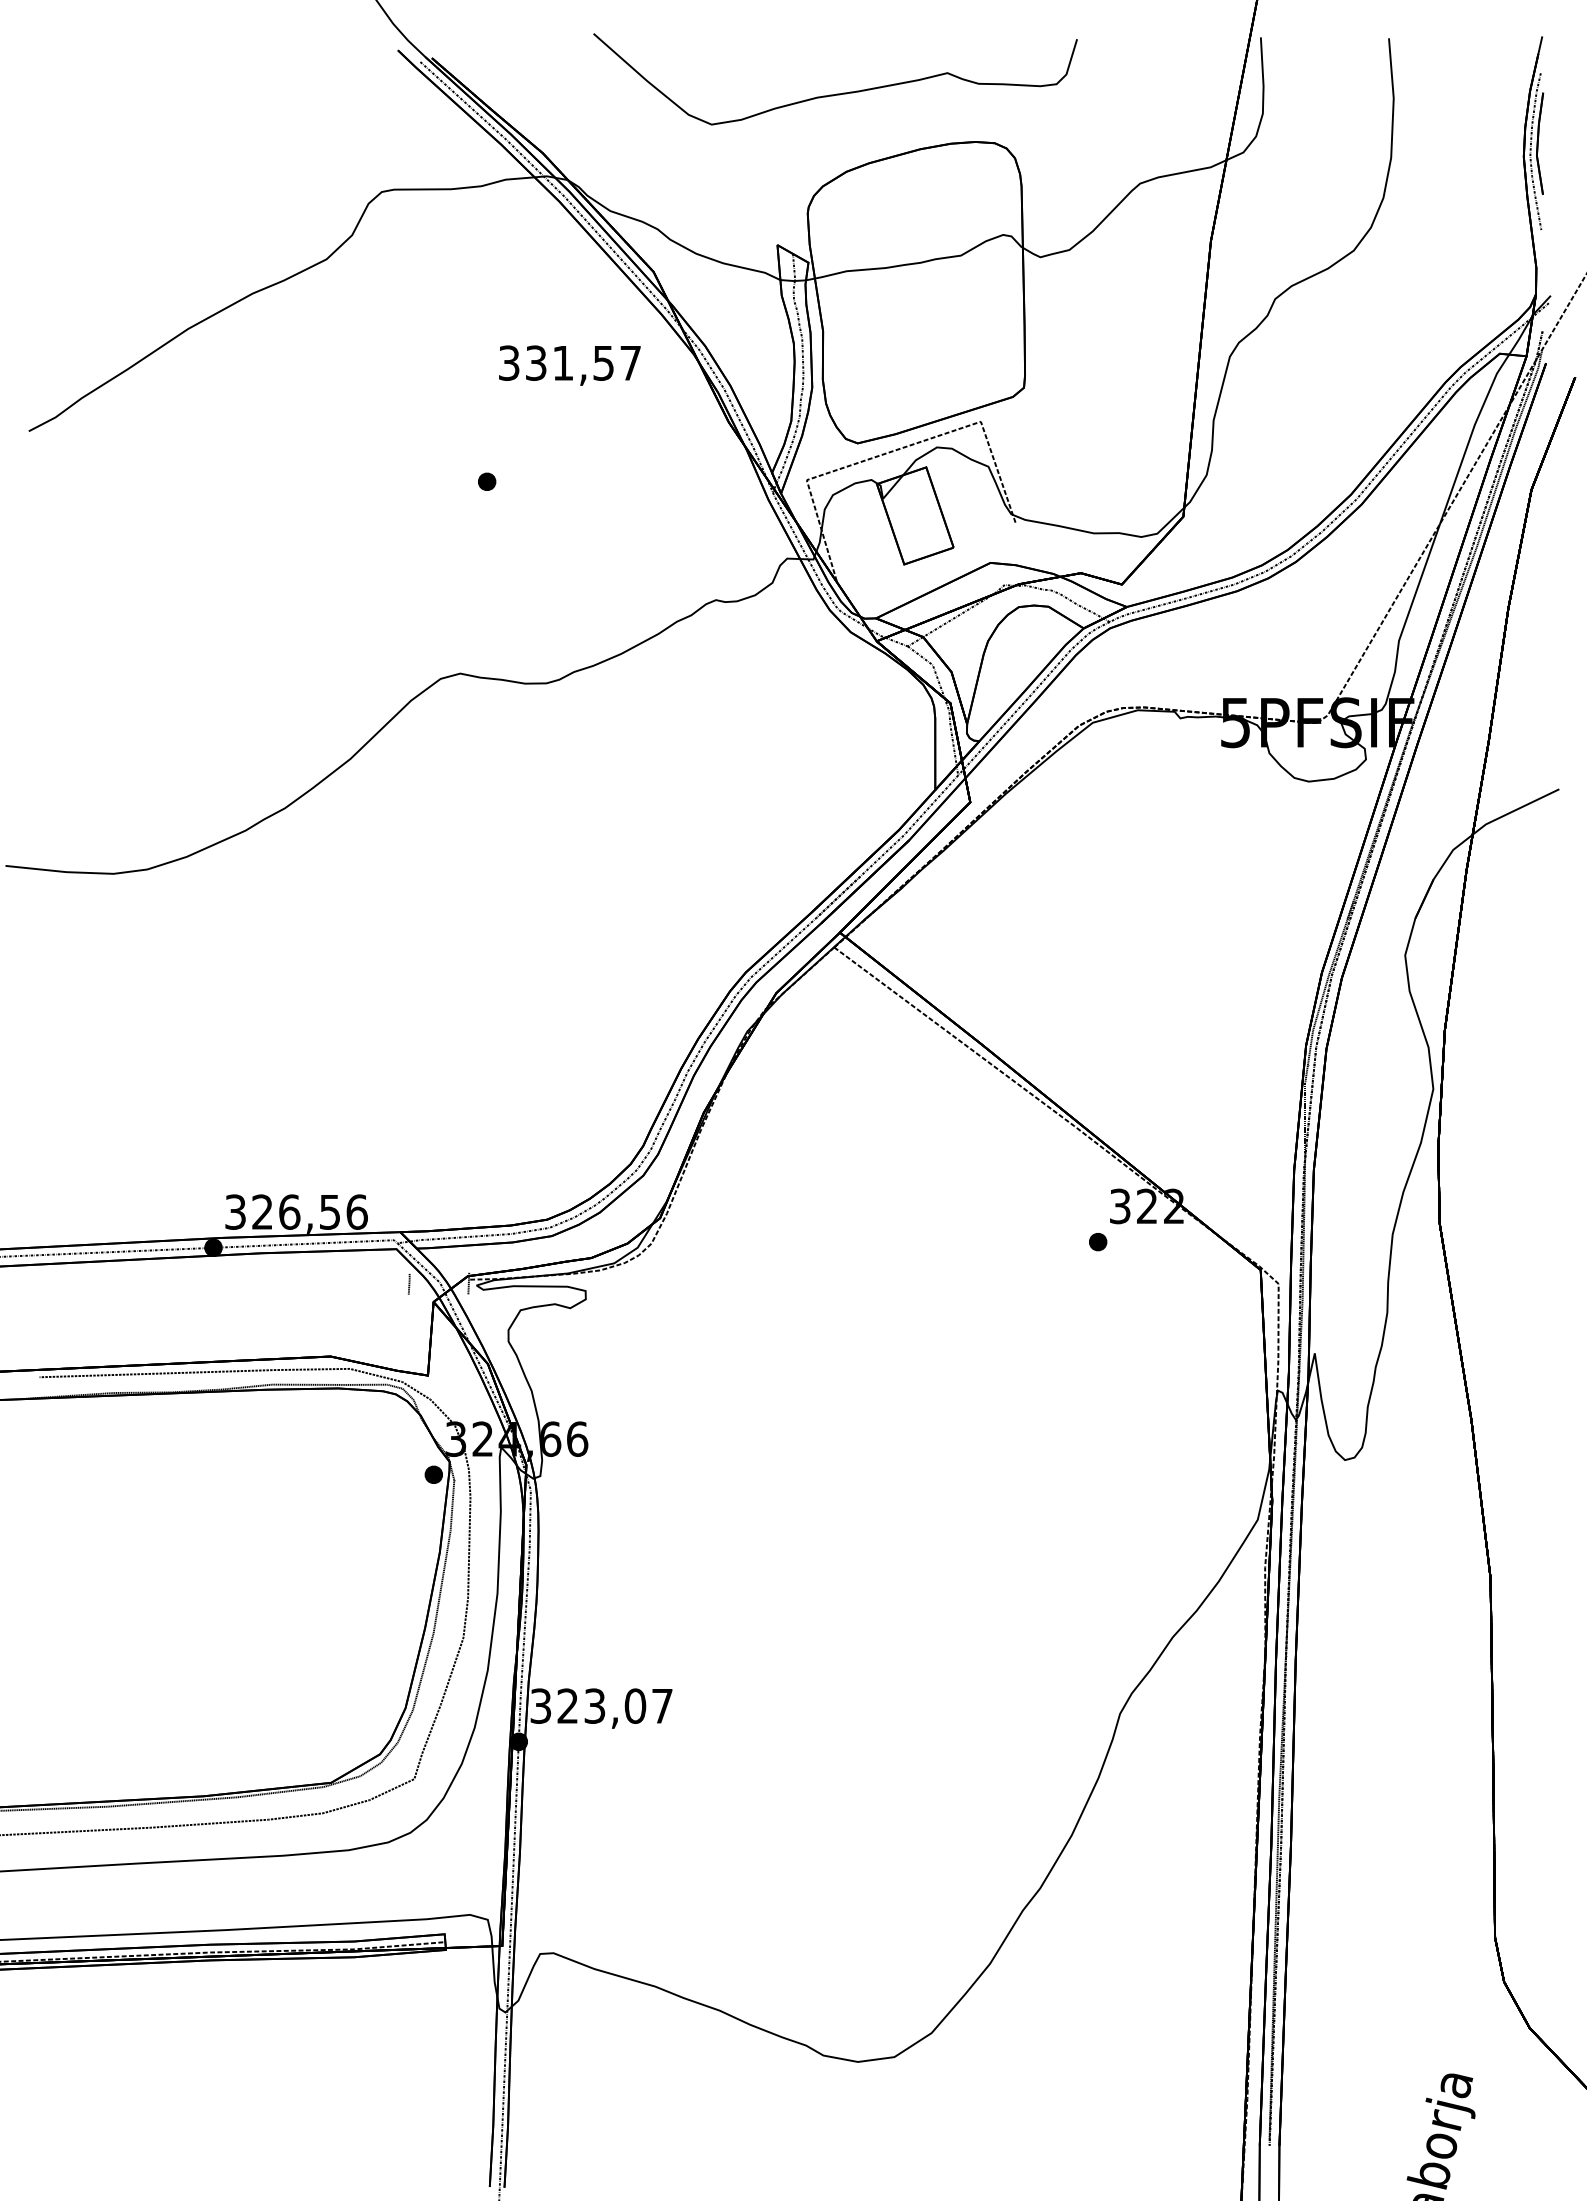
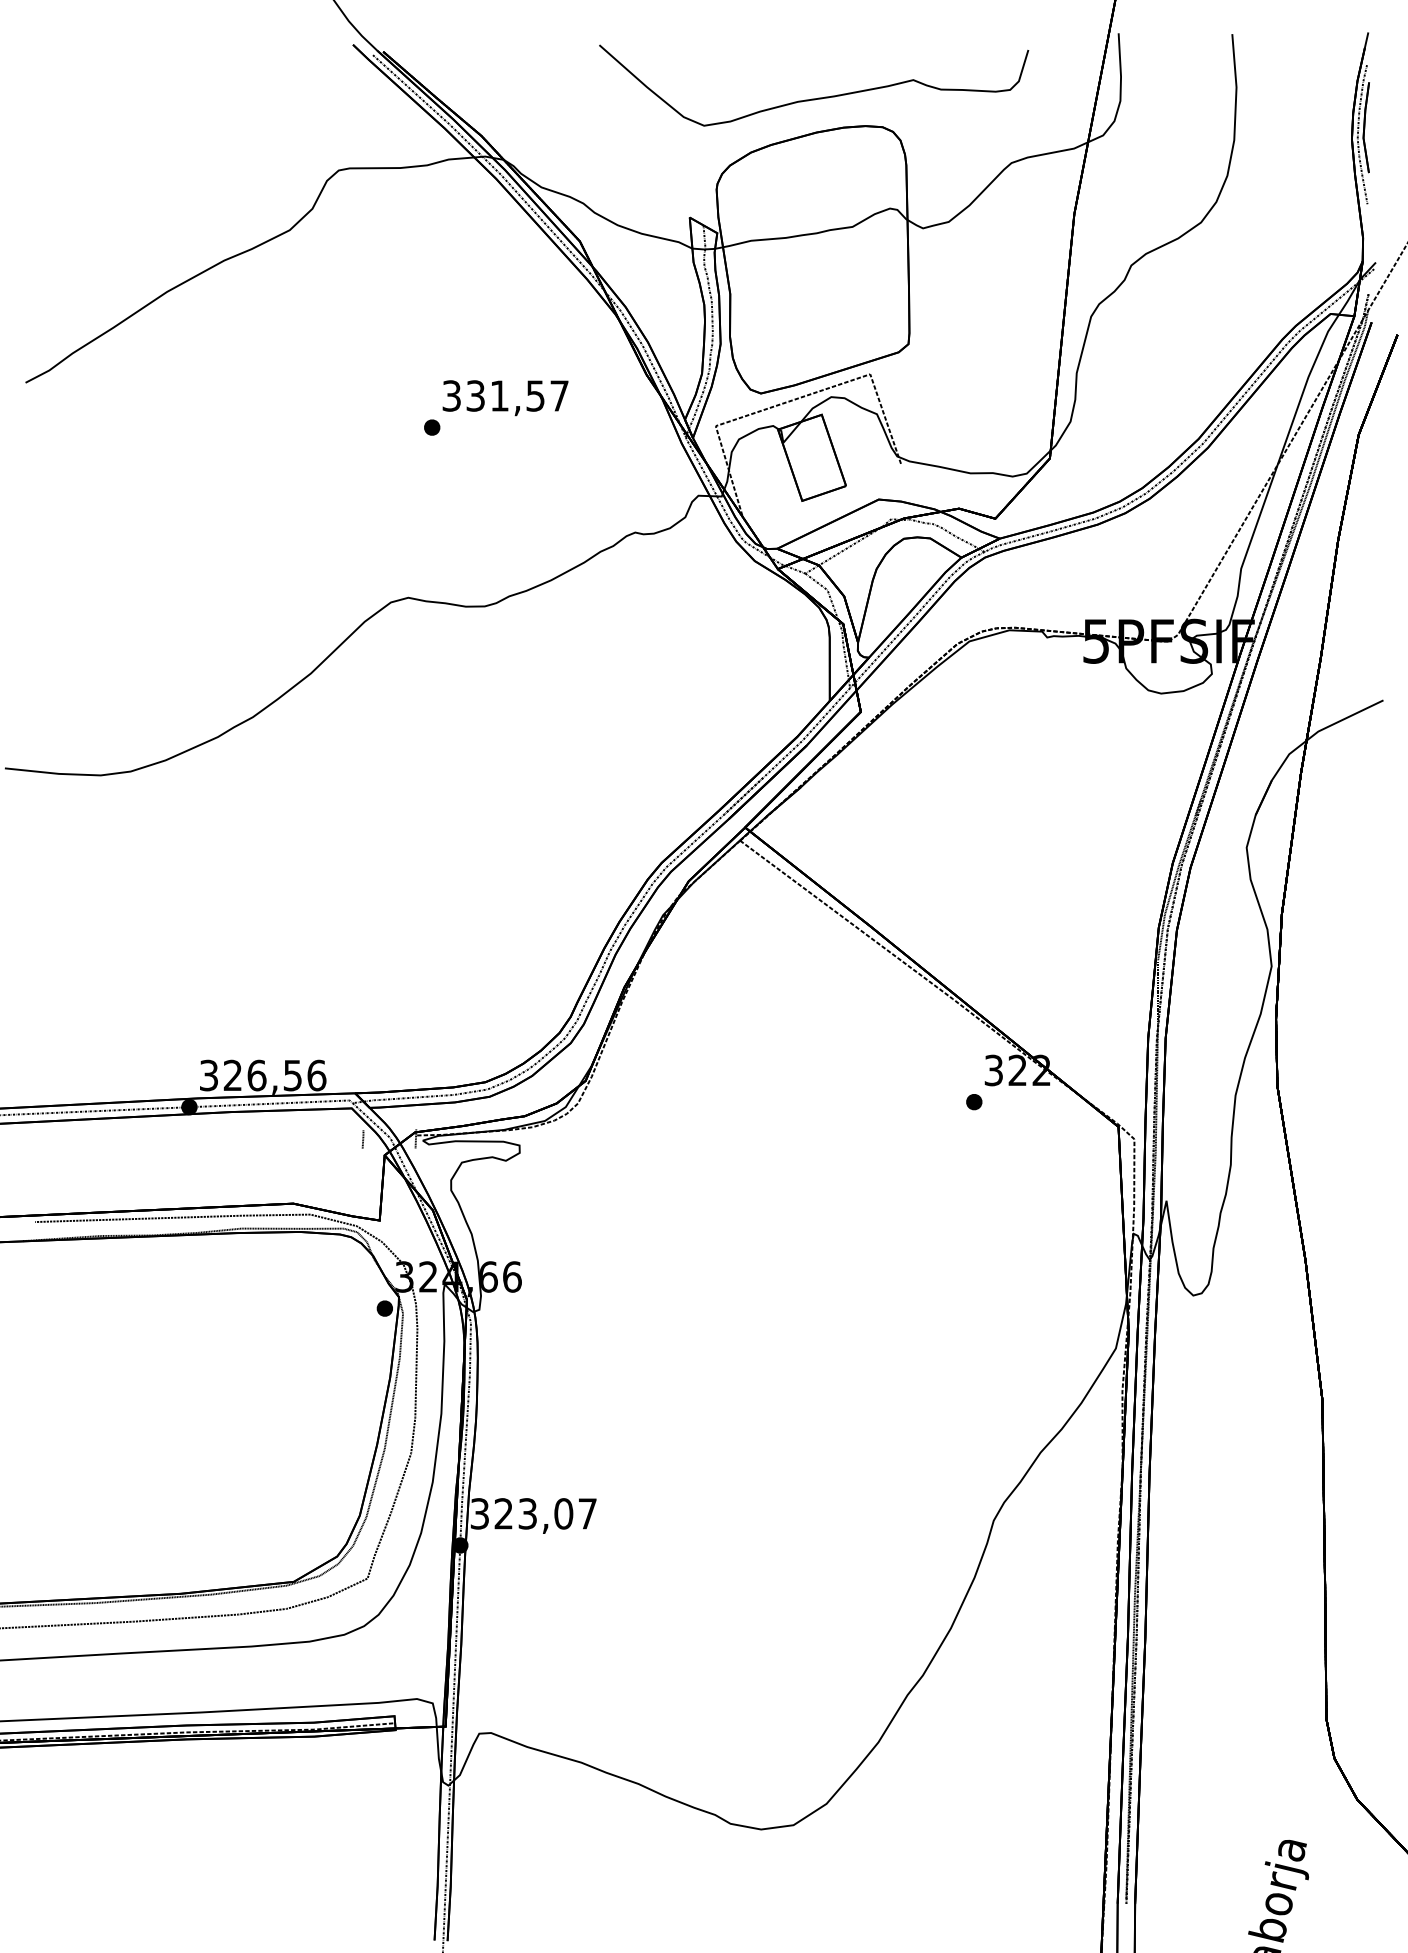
curve: (836, 93) -> (814, 98), moved
text: (569, 365) -> (505, 398), moved

